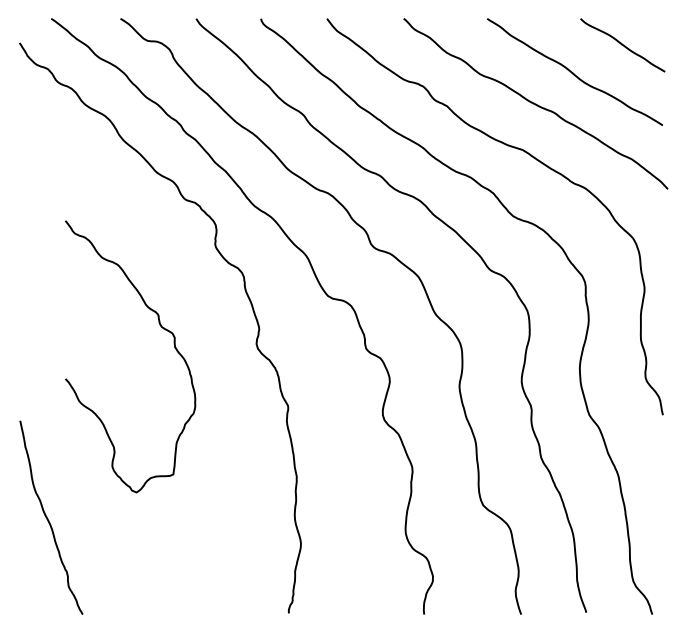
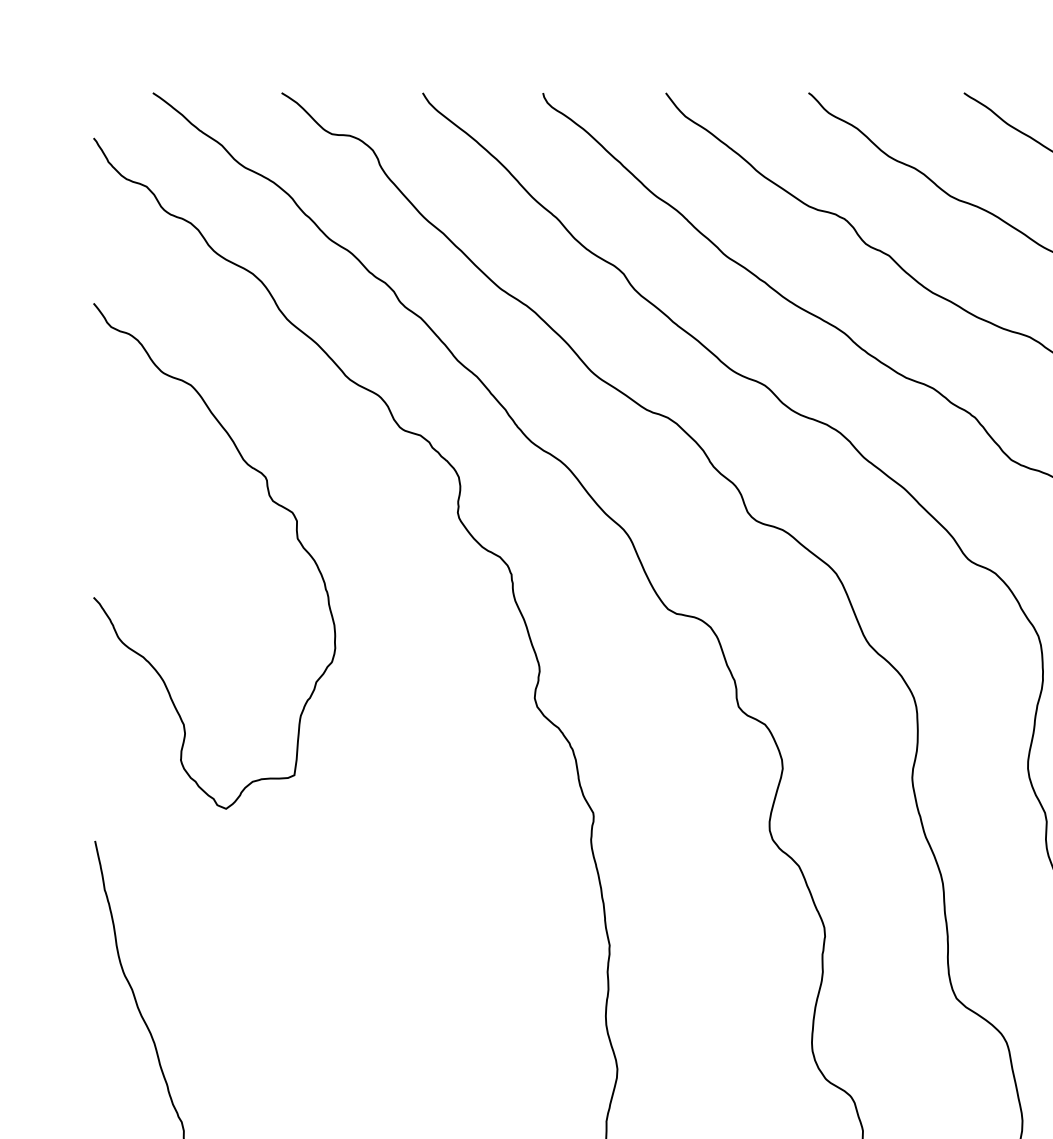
curve: (160, 326) -> (270, 500), moved

